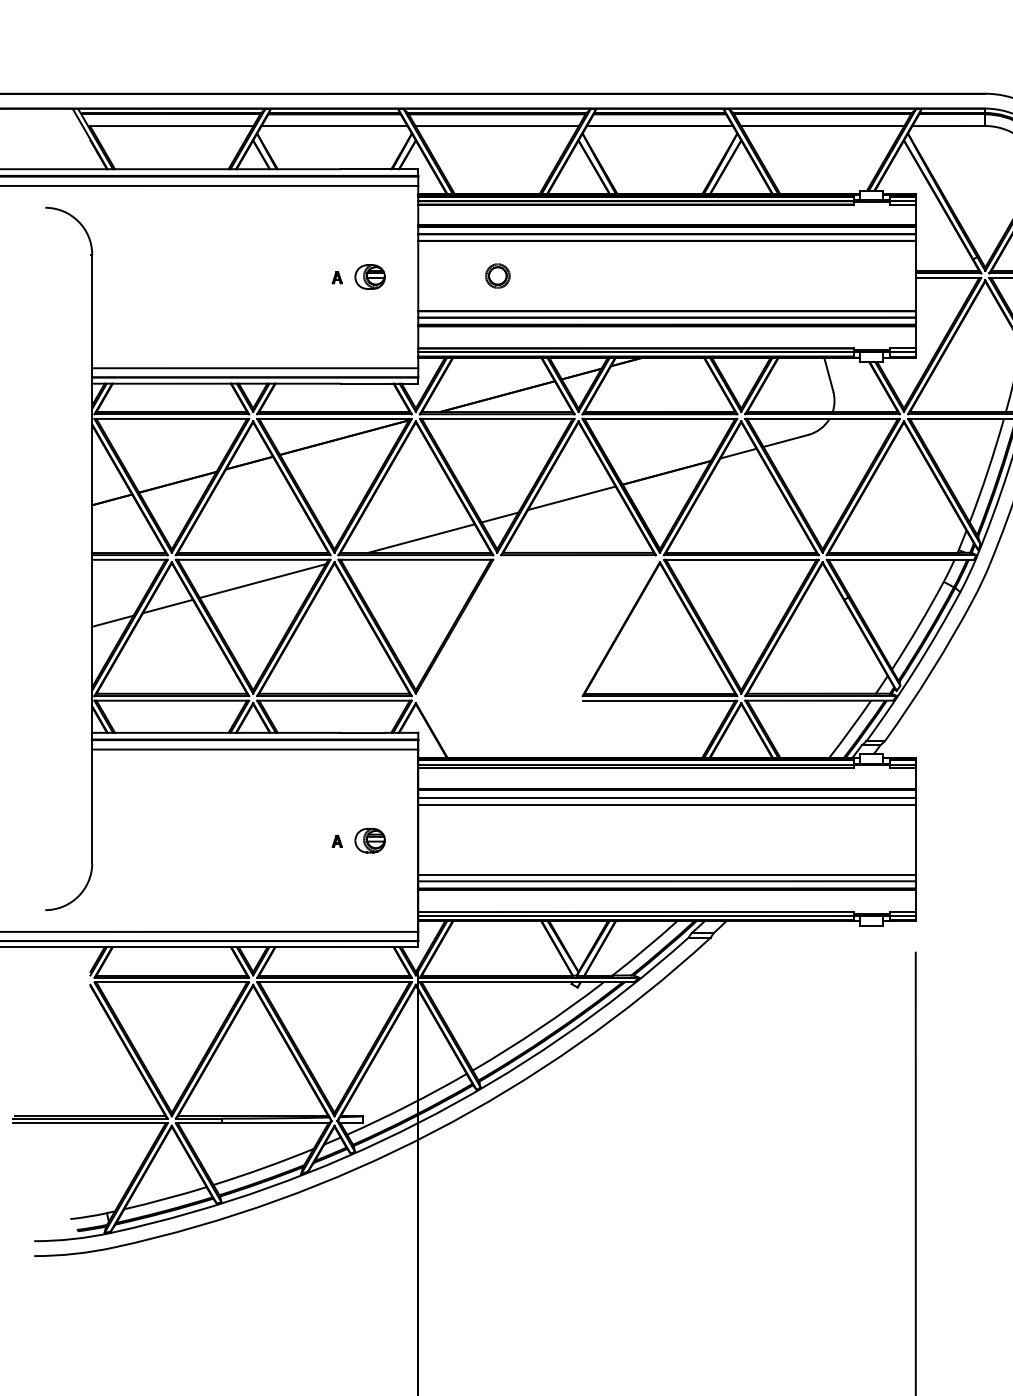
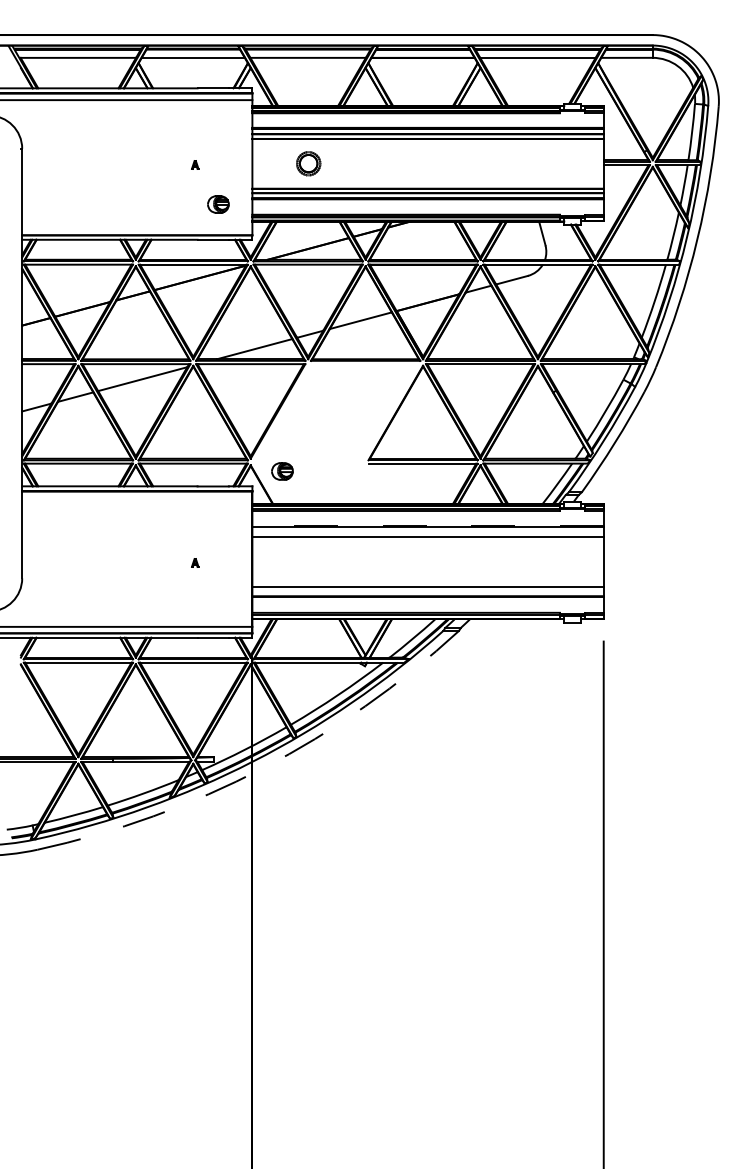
part: (497, 275) -> (308, 163), size x1.4
part: (370, 277) -> (218, 204), moved
line: (255, 367) -> (137, 228), removed
line: (255, 750) -> (137, 498), removed
line: (667, 788) -> (428, 525), solid -> dashed
line: (666, 798) -> (427, 532), removed
part: (370, 840) -> (282, 471), moved
line: (666, 881) -> (427, 591), removed
arc: (432, 1132) -> (262, 768), solid -> dashed

